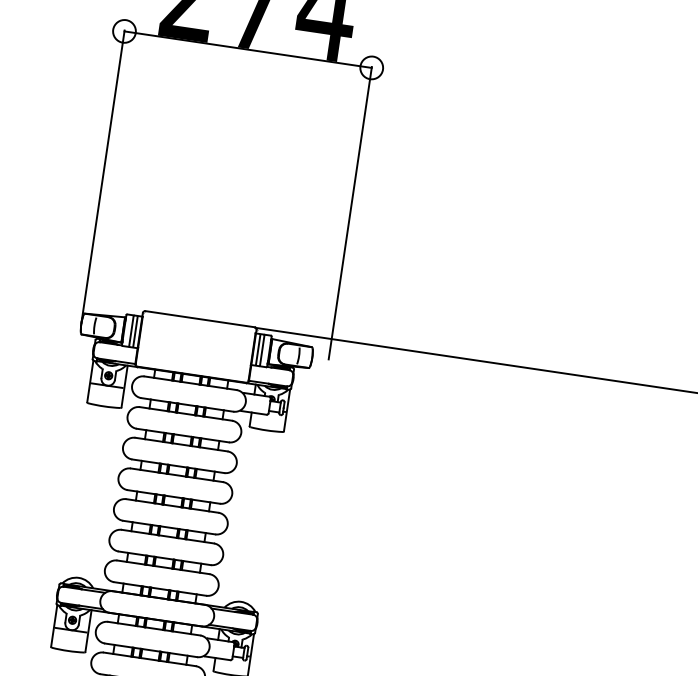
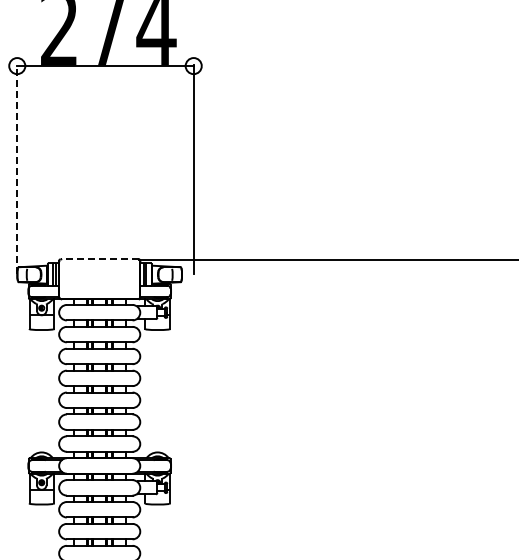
line: (103, 176) -> (17, 169), solid -> dashed
line: (199, 319) -> (99, 259), solid -> dashed

